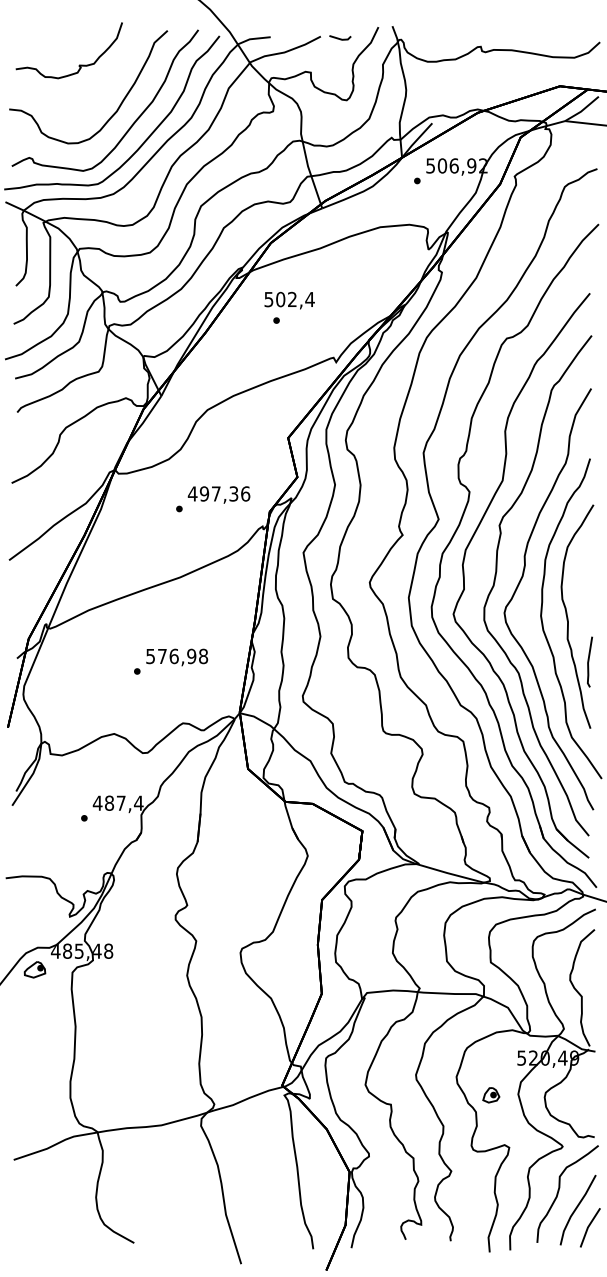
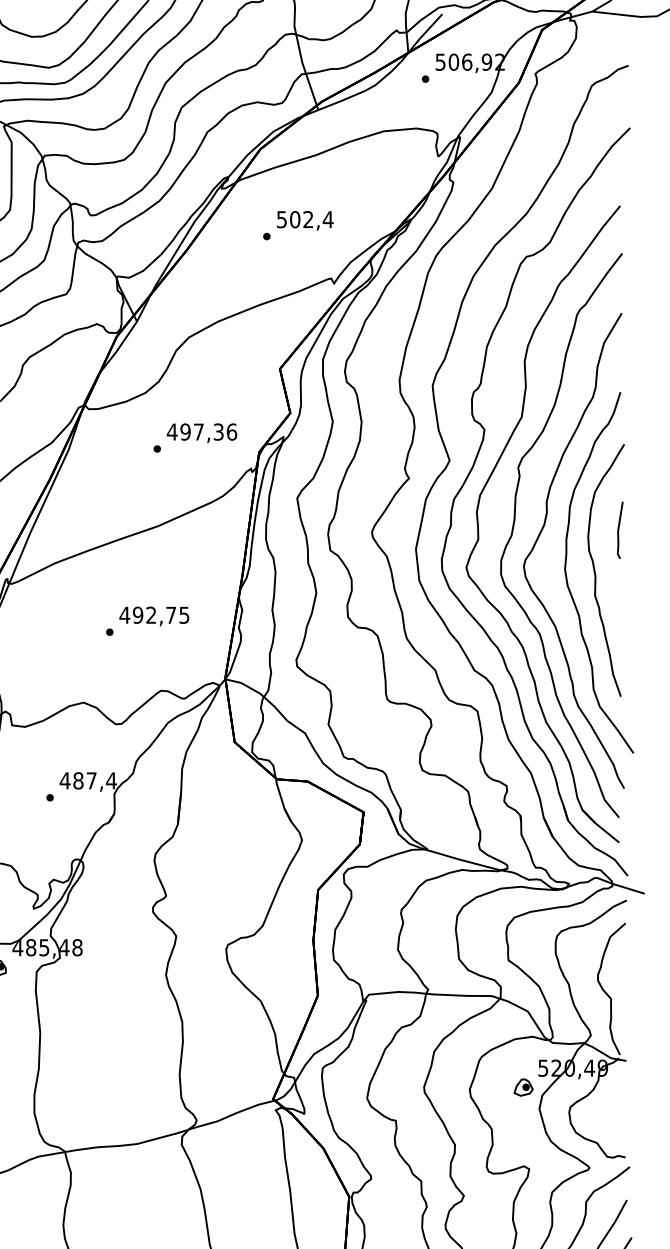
text: (289, 300) -> (305, 220), moved
text: (176, 656) -> (154, 615), 576,98 -> 492,75
line: (589, 661) -> (619, 529), moved
part: (491, 1095) -> (523, 1087), moved

